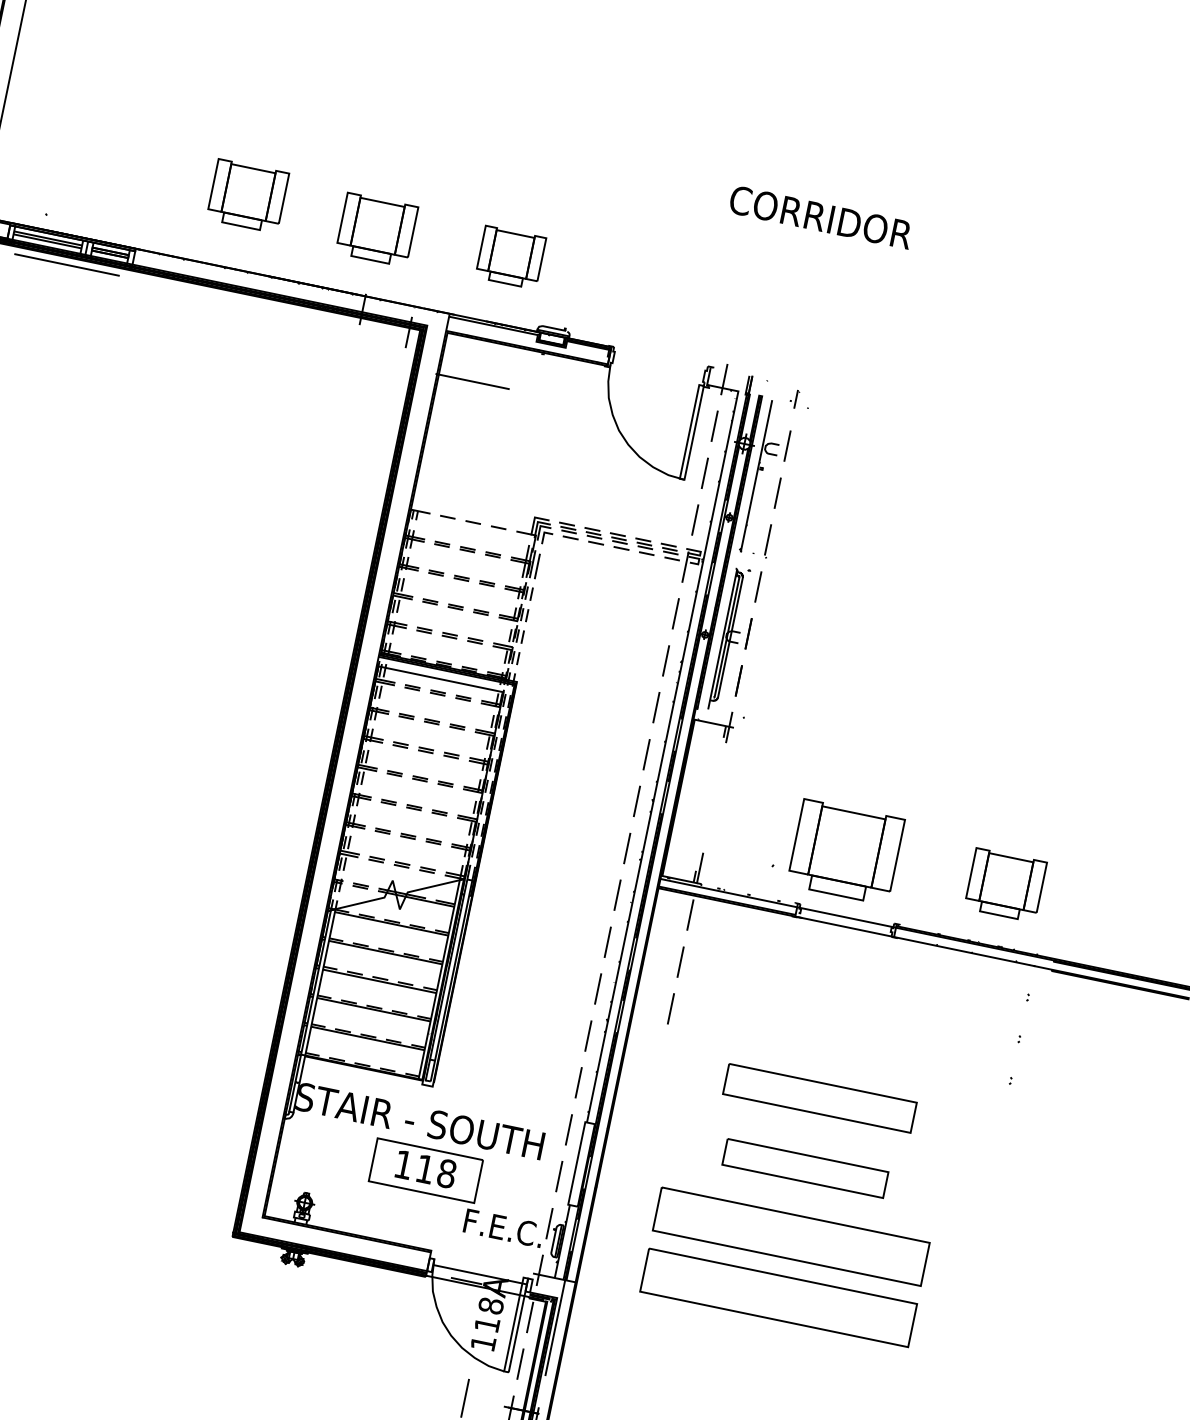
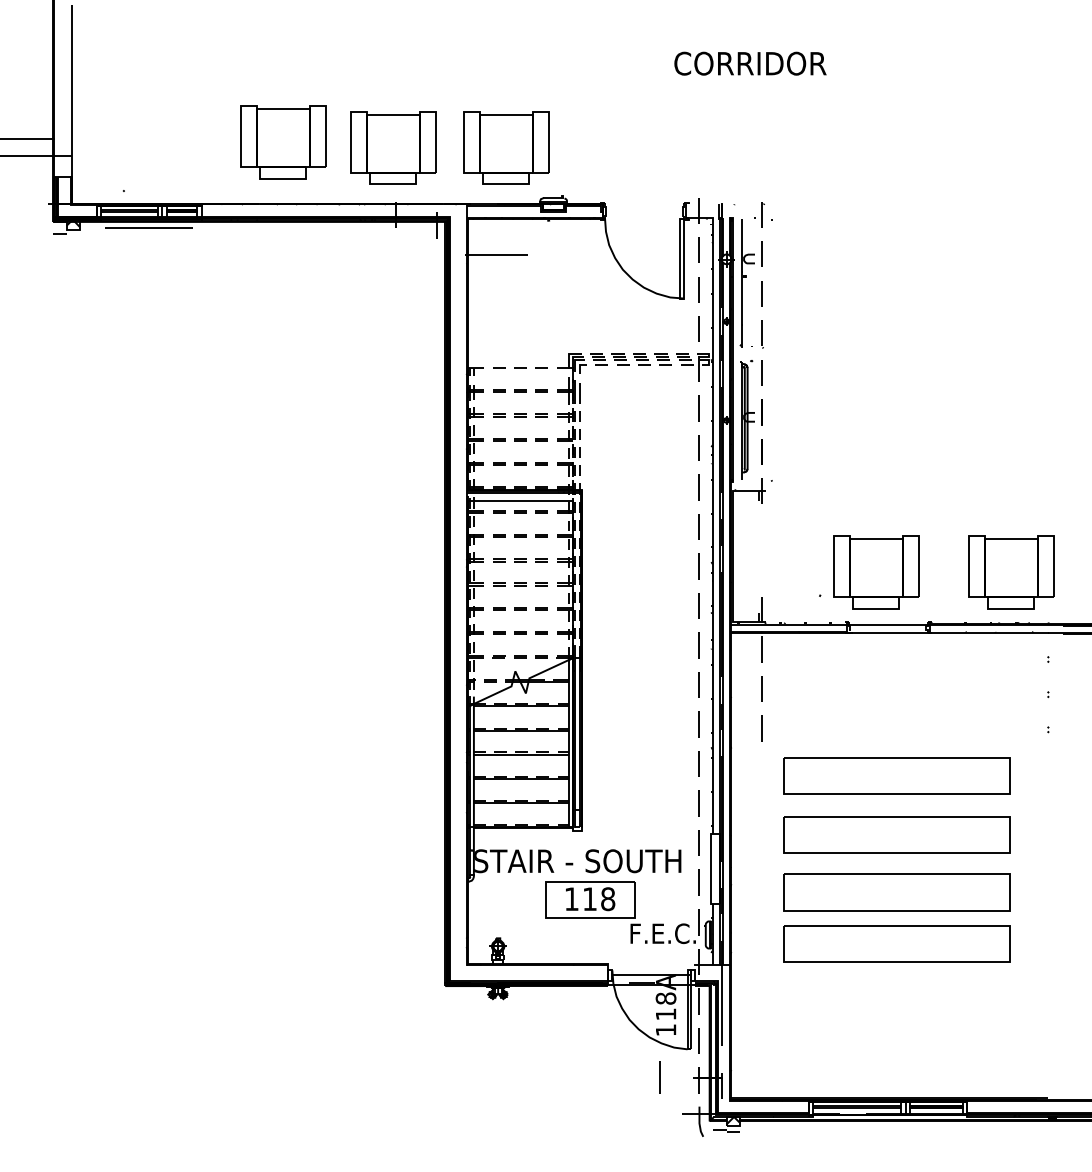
part: (247, 196) -> (283, 142), size x1.43
part: (376, 229) -> (393, 147), size x1.43
part: (510, 256) -> (506, 147), size x1.67
part: (794, 398) -> (759, 214), size x1.67
part: (1005, 885) -> (1011, 572), size x1.43
part: (819, 1097) -> (896, 775), size x1.43
part: (804, 1167) -> (896, 834), size x1.67

